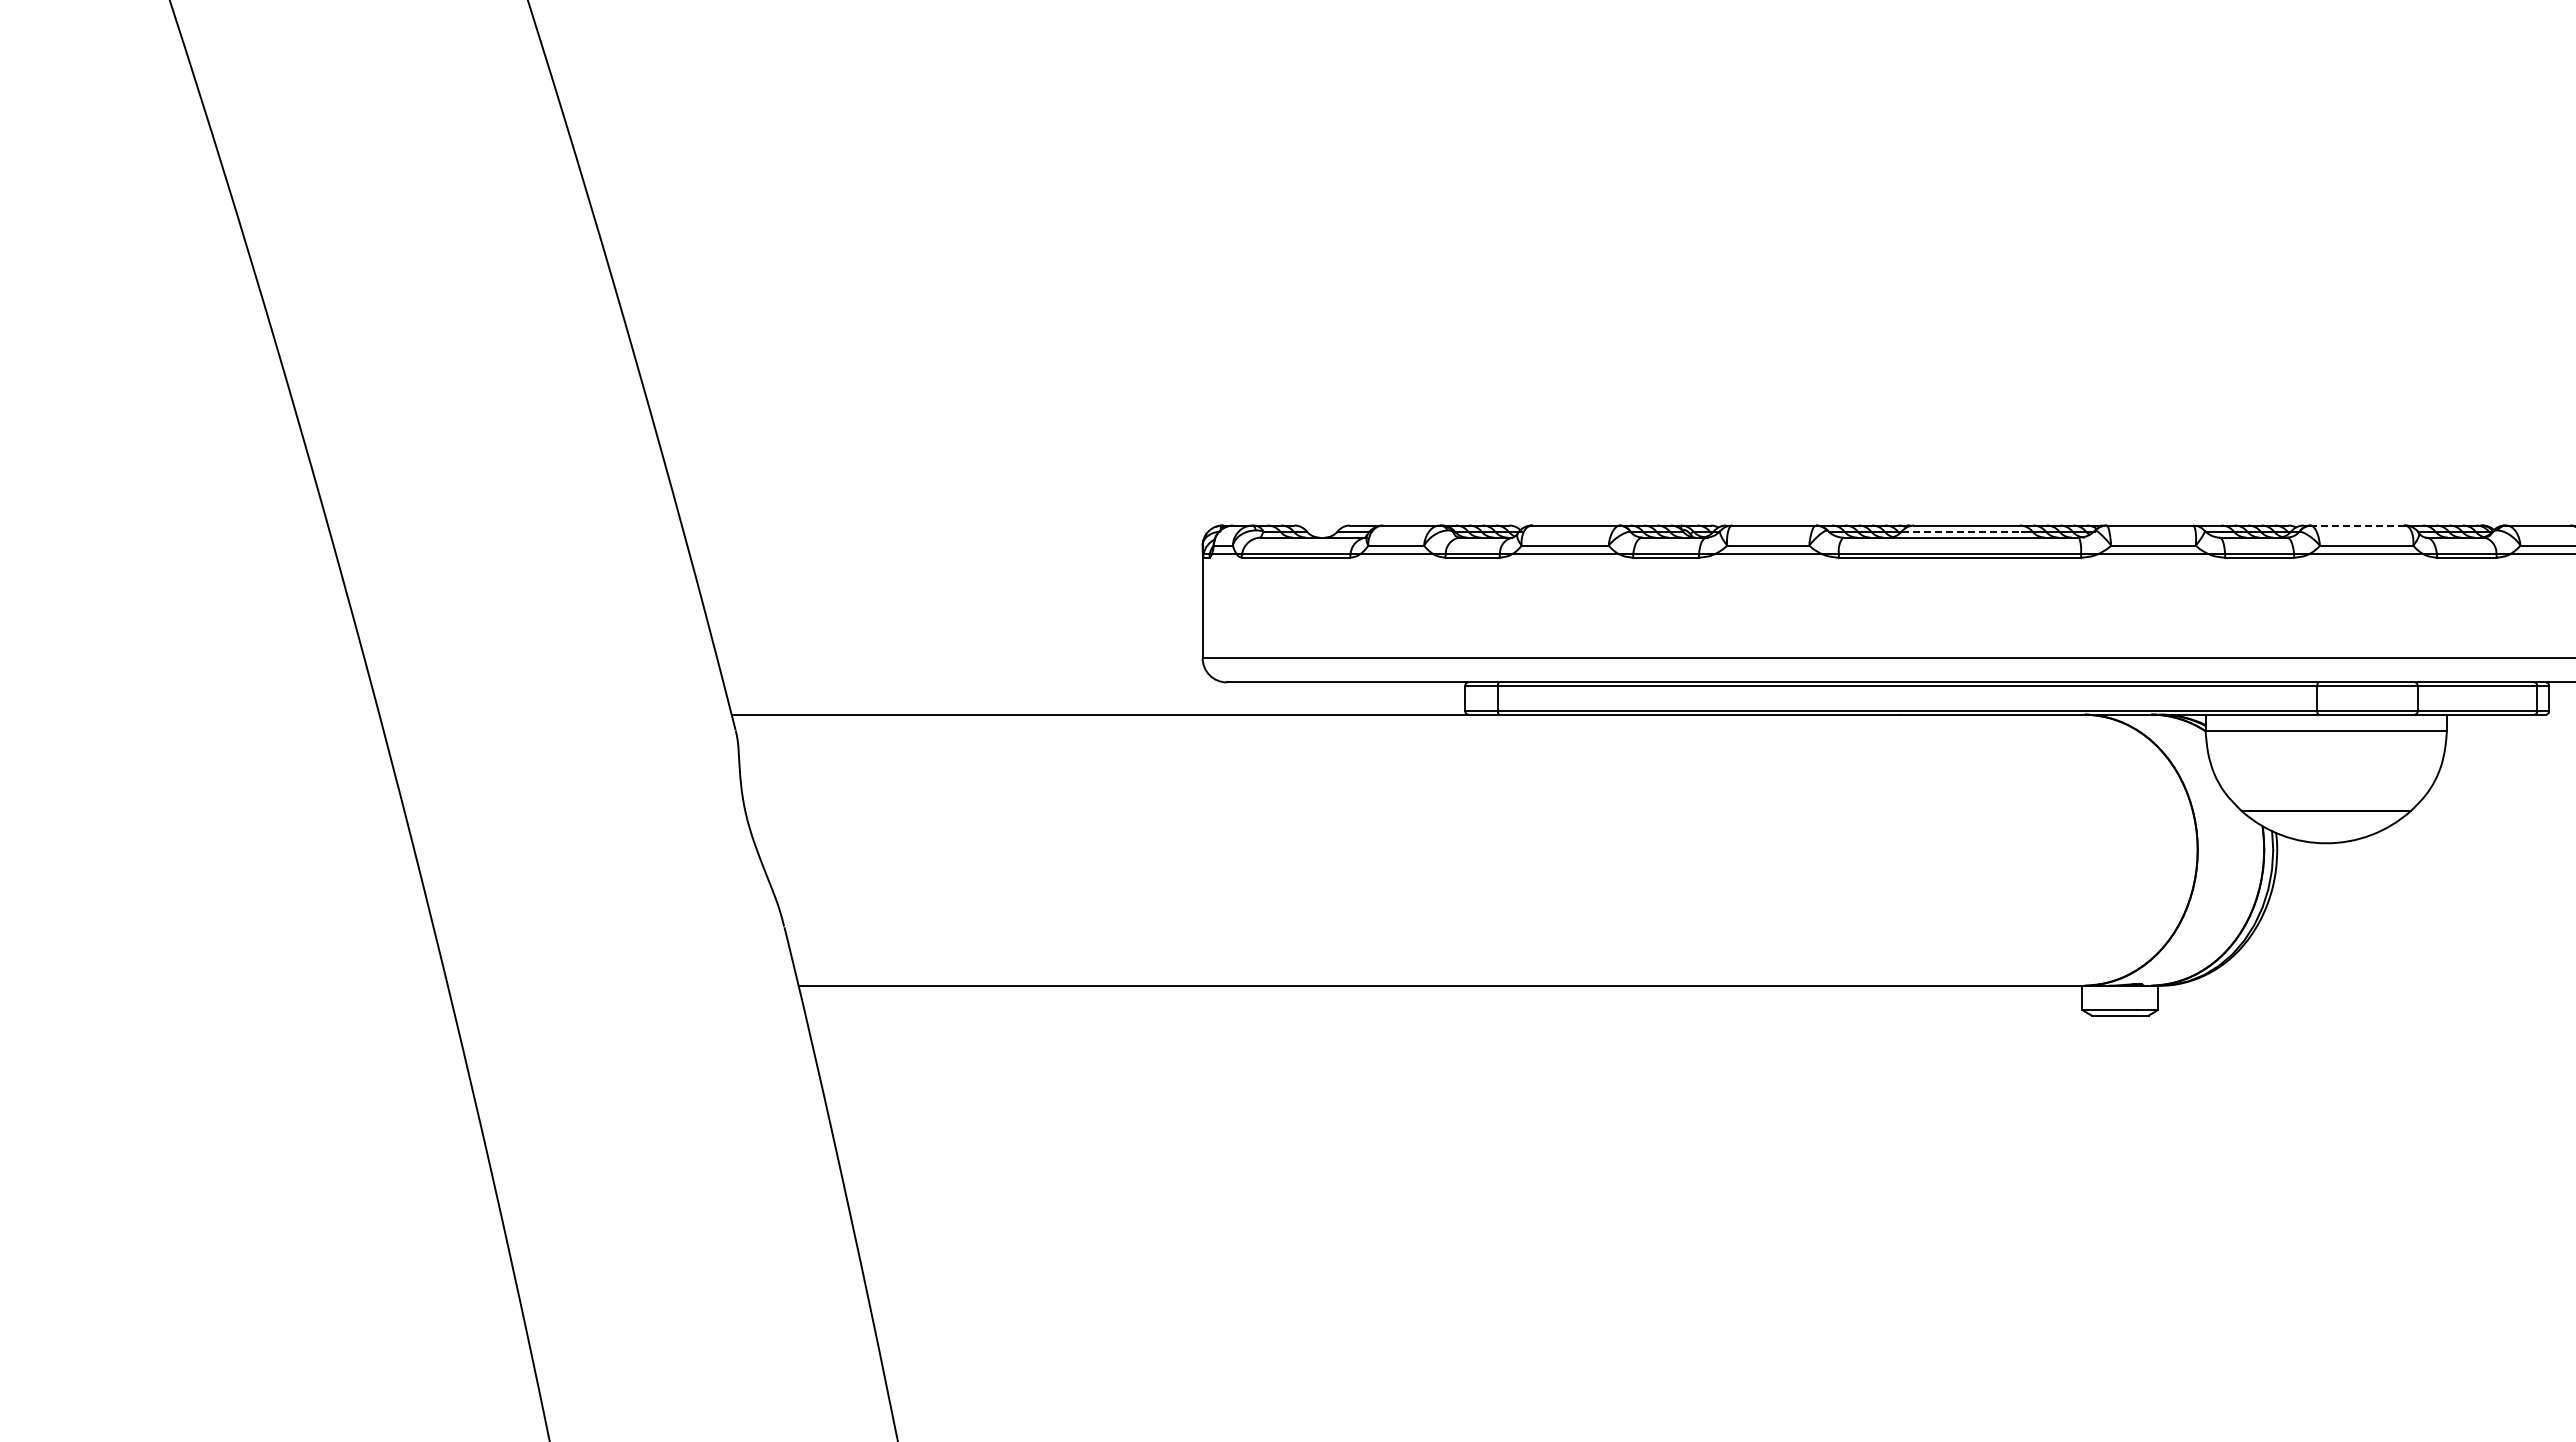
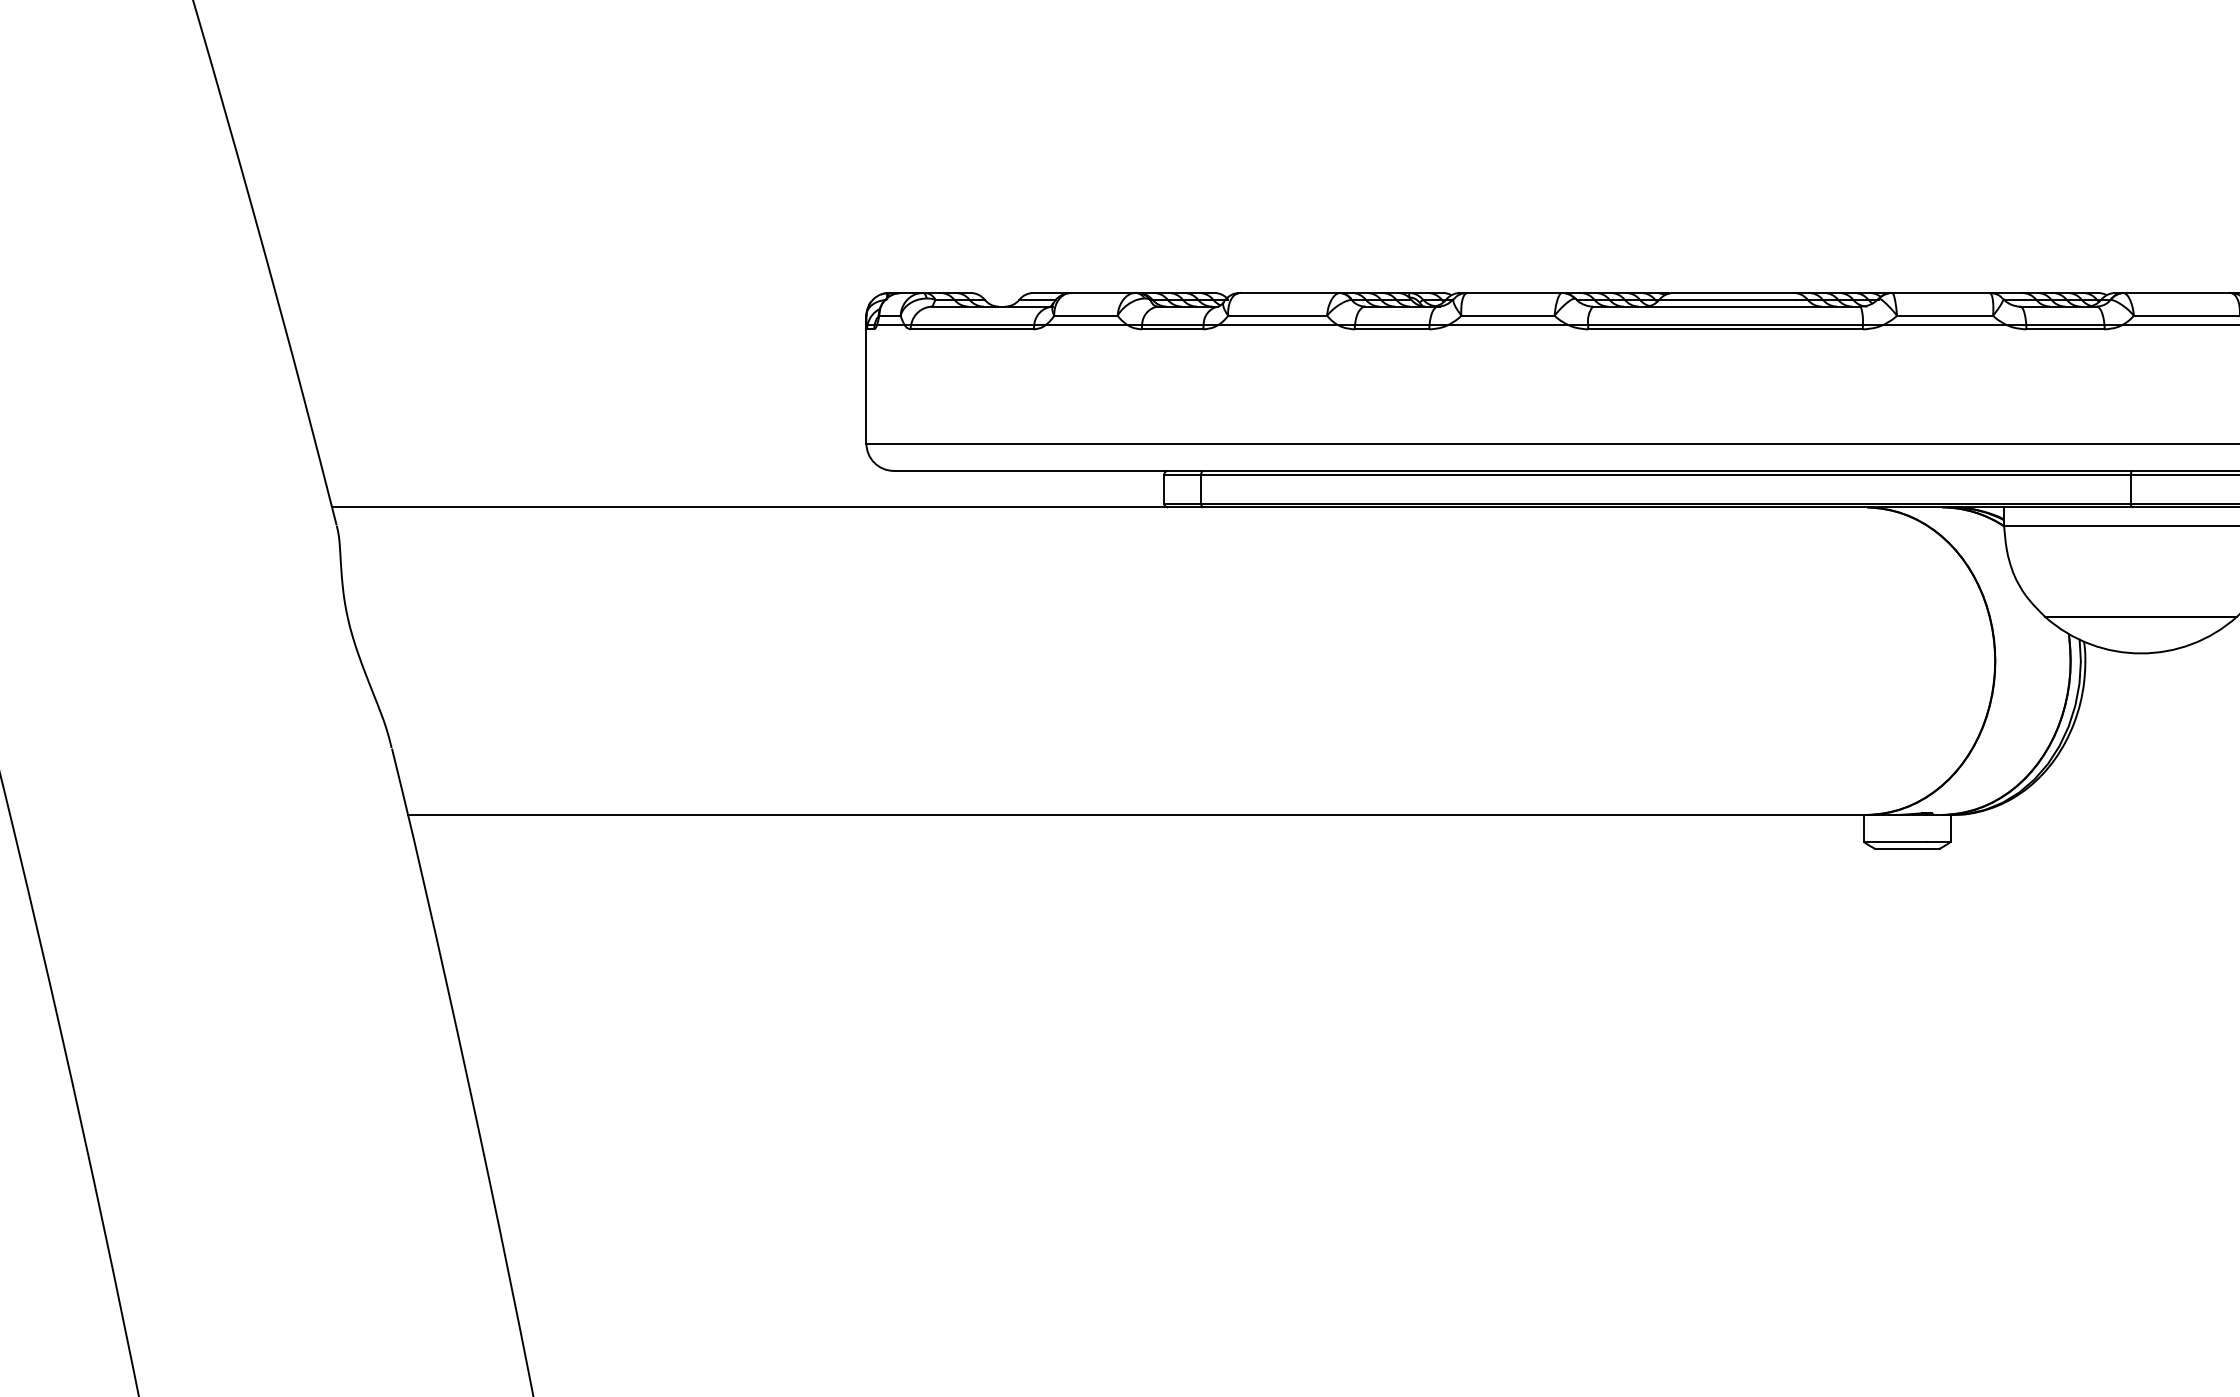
line: (2358, 525) -> (2177, 292), dashed -> solid
line: (1961, 531) -> (1727, 299), dashed -> solid

